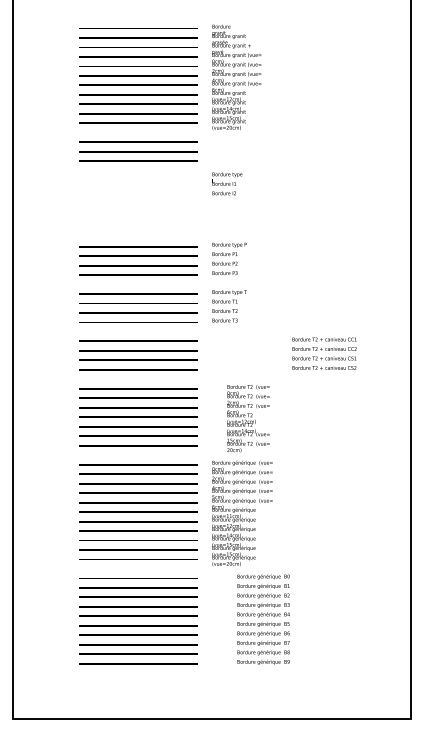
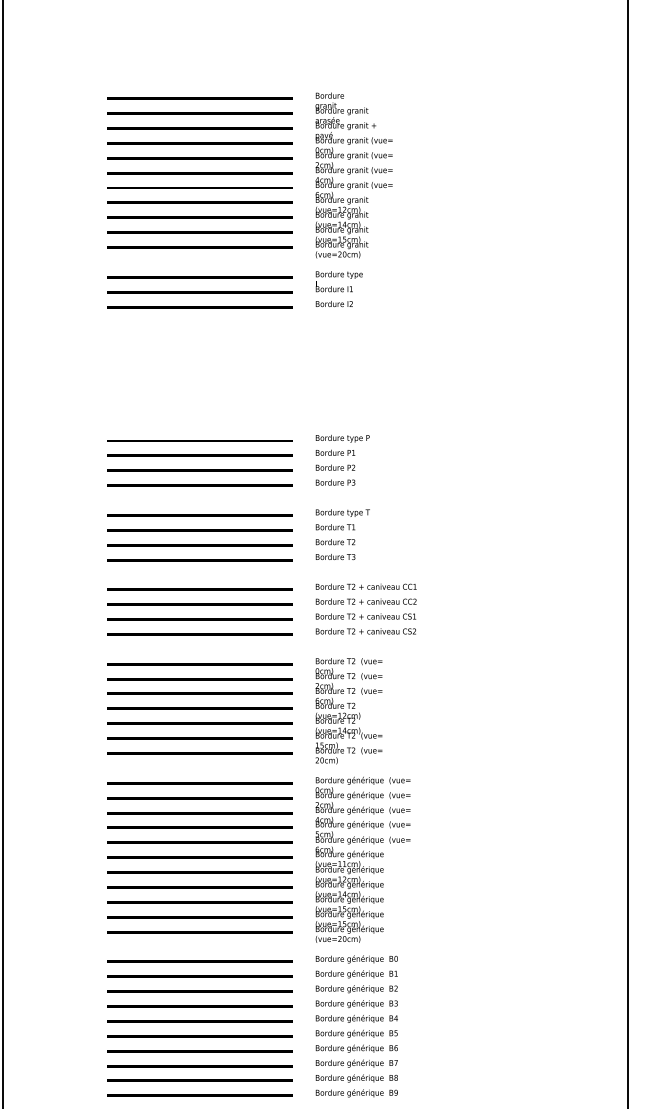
text: (227, 183) -> (339, 288), moved
text: (324, 353) -> (366, 608), moved
text: (248, 418) -> (348, 710), moved
text: (263, 619) -> (356, 1026), moved

